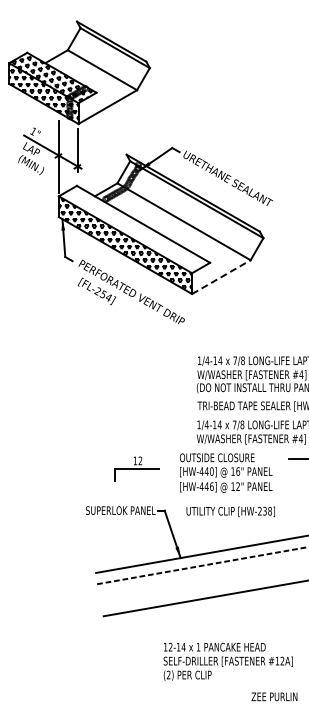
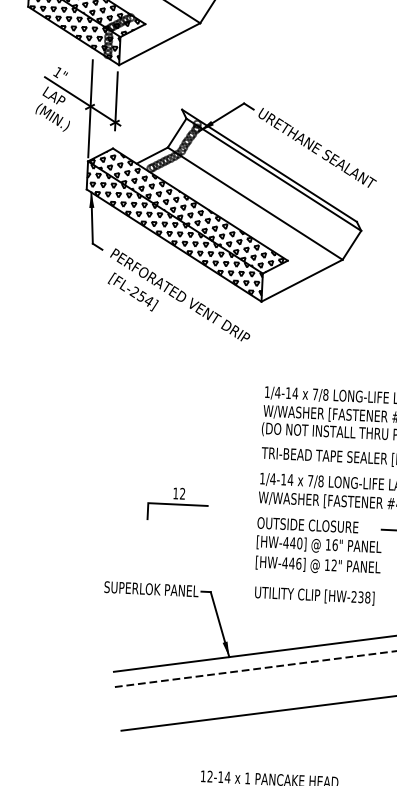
hatch: (133, 230) -> (186, 212), added
line: (221, 277) -> (302, 281), dashed -> solid
part: (136, 468) -> (176, 503), moved
text: (225, 472) -> (318, 545), moved
text: (230, 511) -> (314, 595), moved

